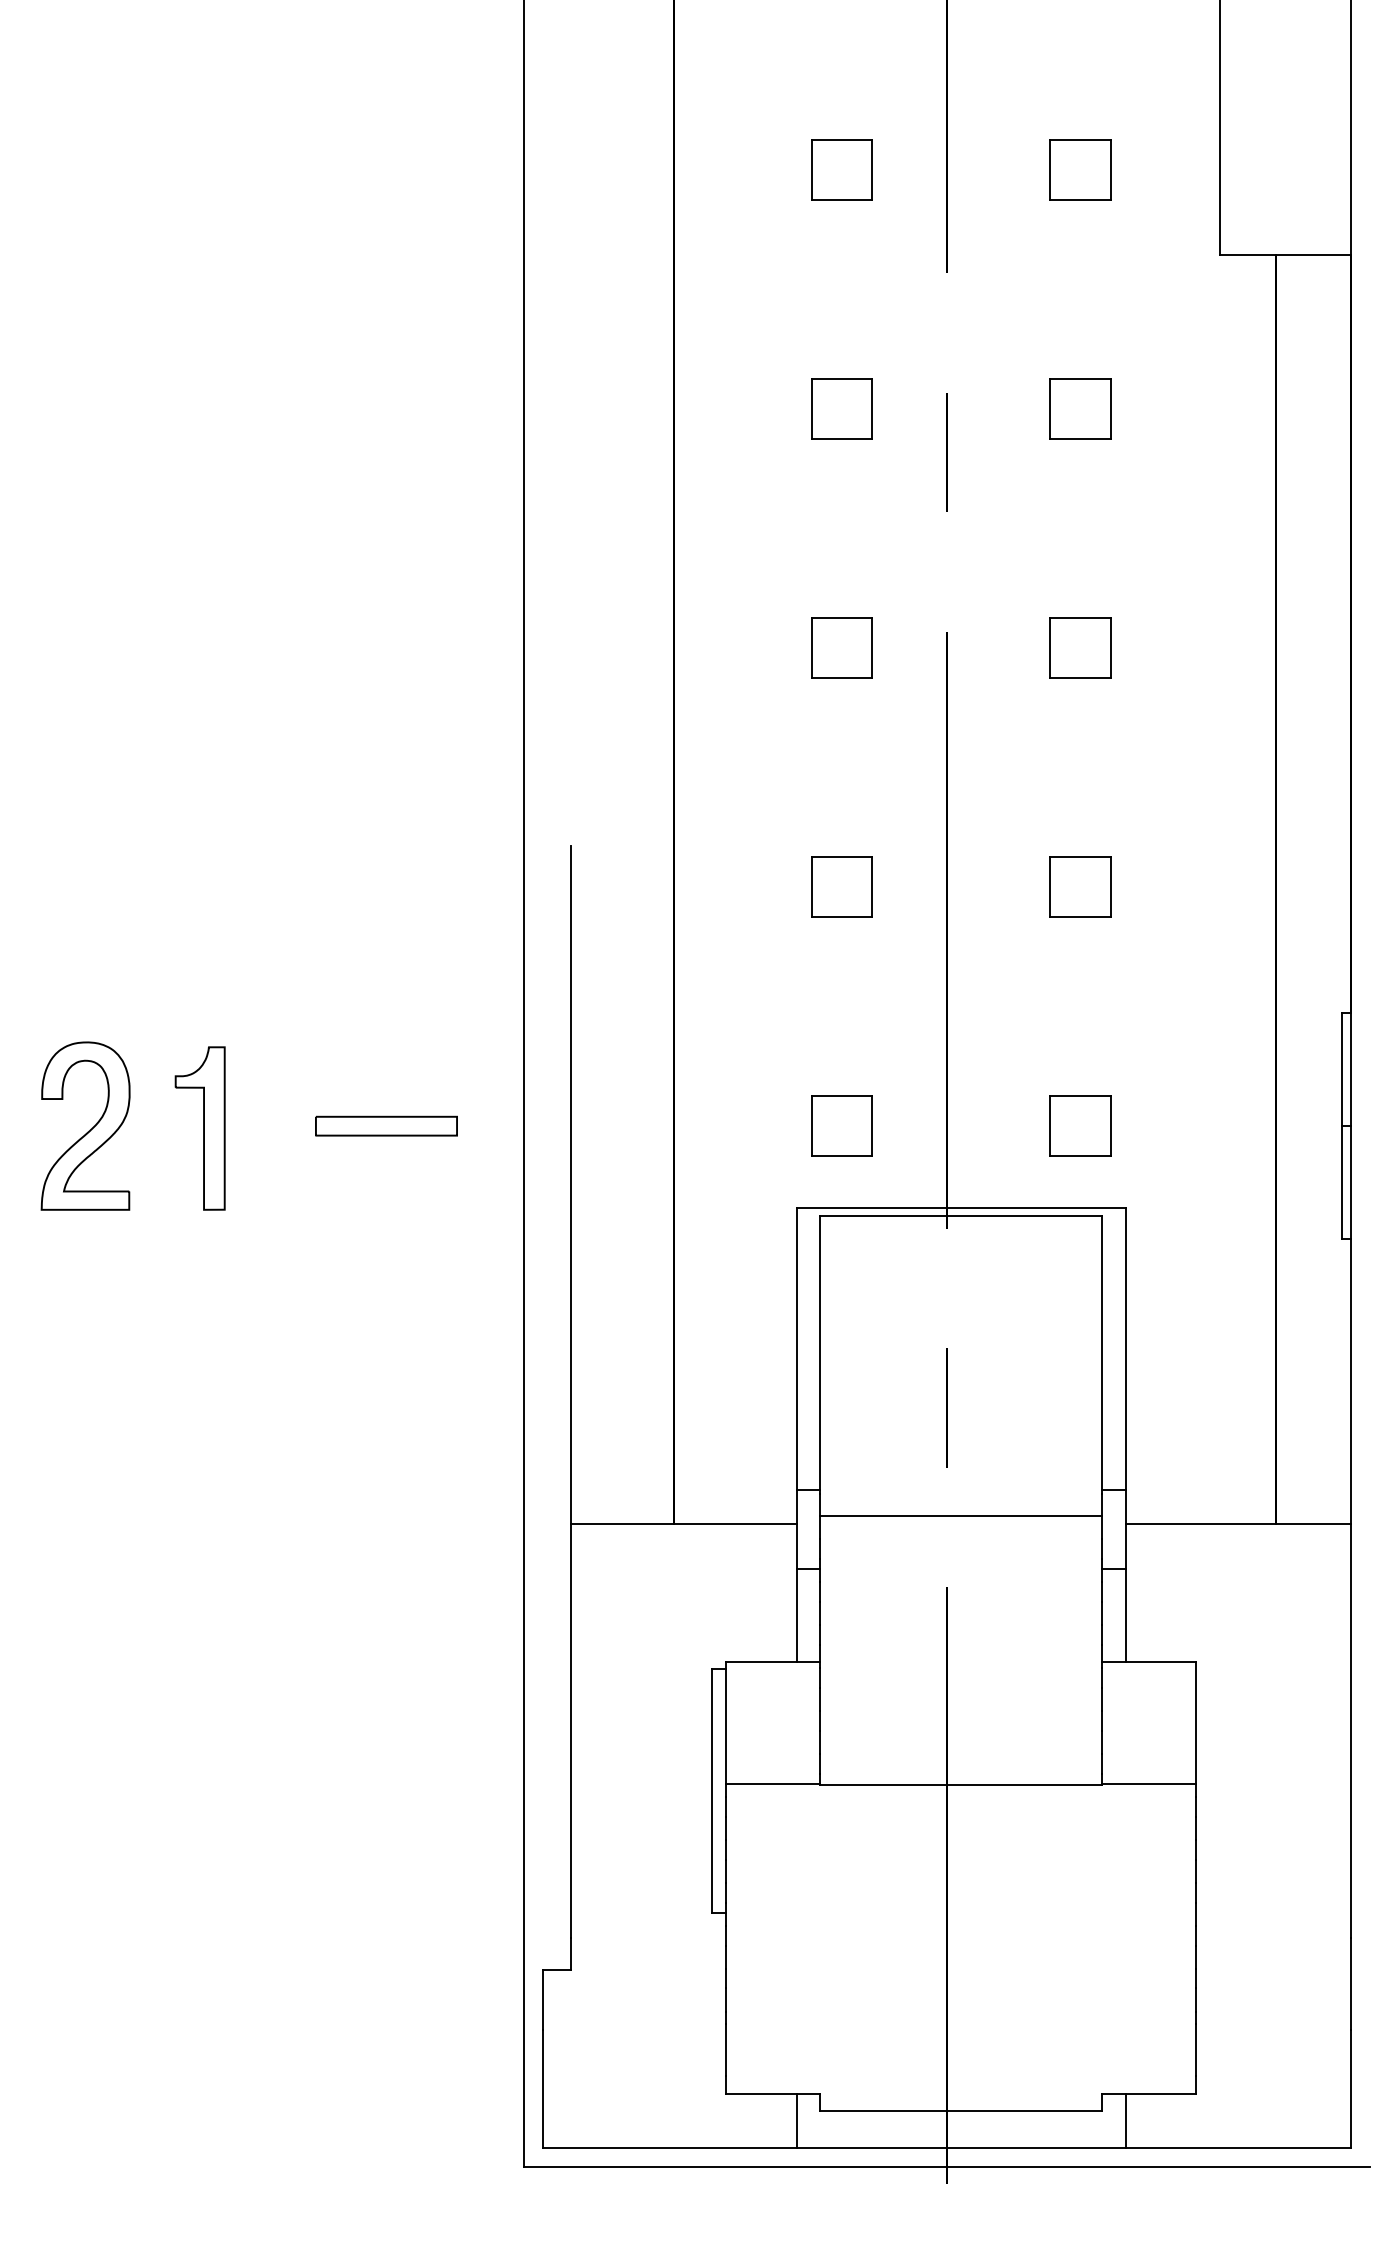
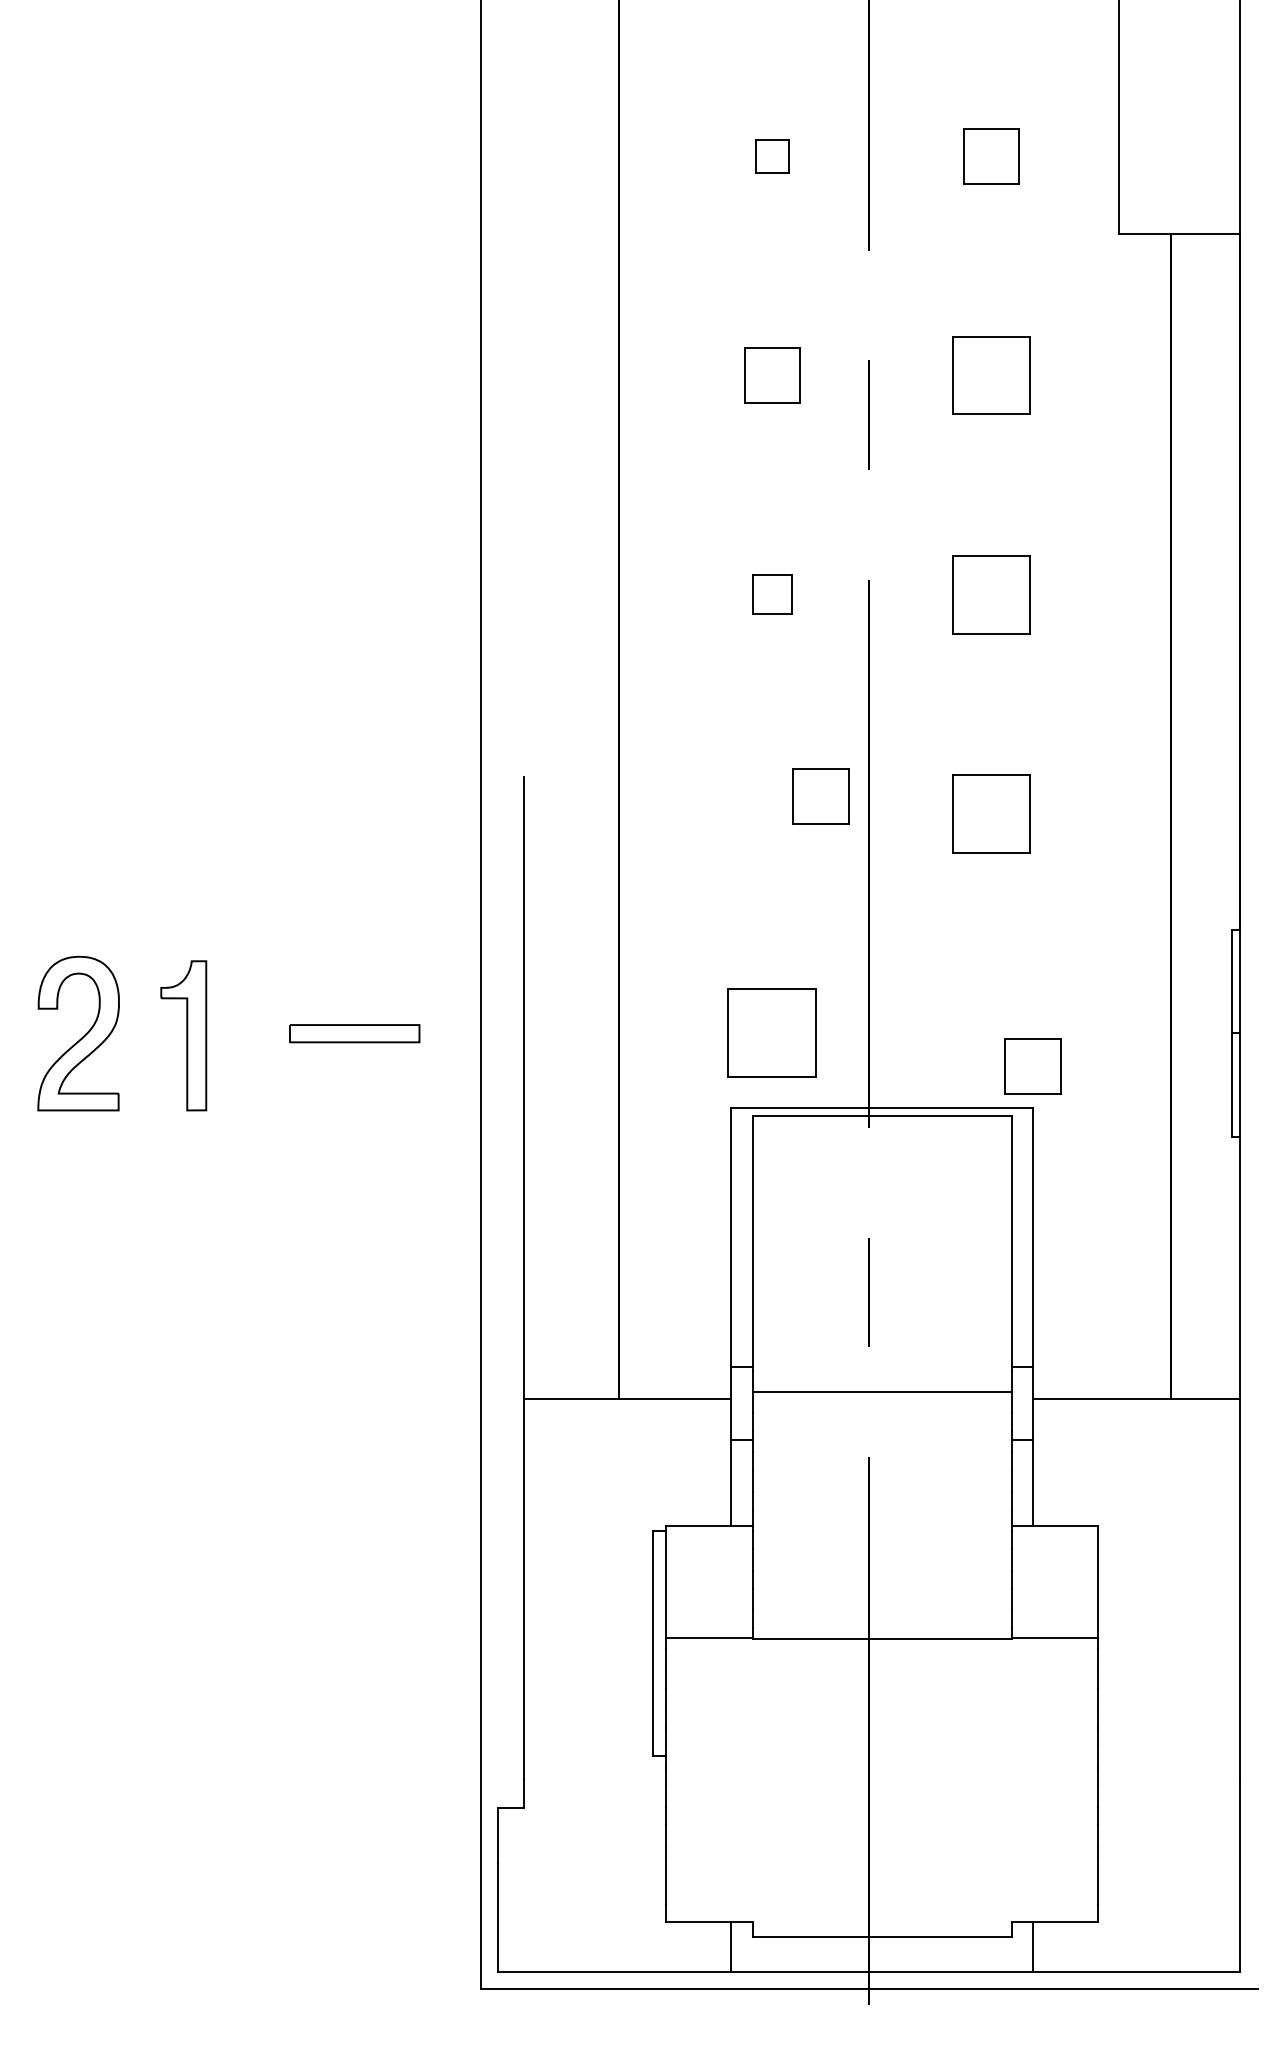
part: (841, 169) -> (772, 155), size x0.6
part: (1080, 408) -> (991, 374), size x1.4
part: (841, 647) -> (772, 594), size x0.7
part: (1080, 647) -> (991, 594), size x1.4
part: (841, 886) -> (820, 796), moved
part: (1080, 886) -> (991, 813), size x1.4
part: (841, 1125) -> (772, 1033), size x1.6
part: (1080, 1125) -> (1032, 1066), moved

